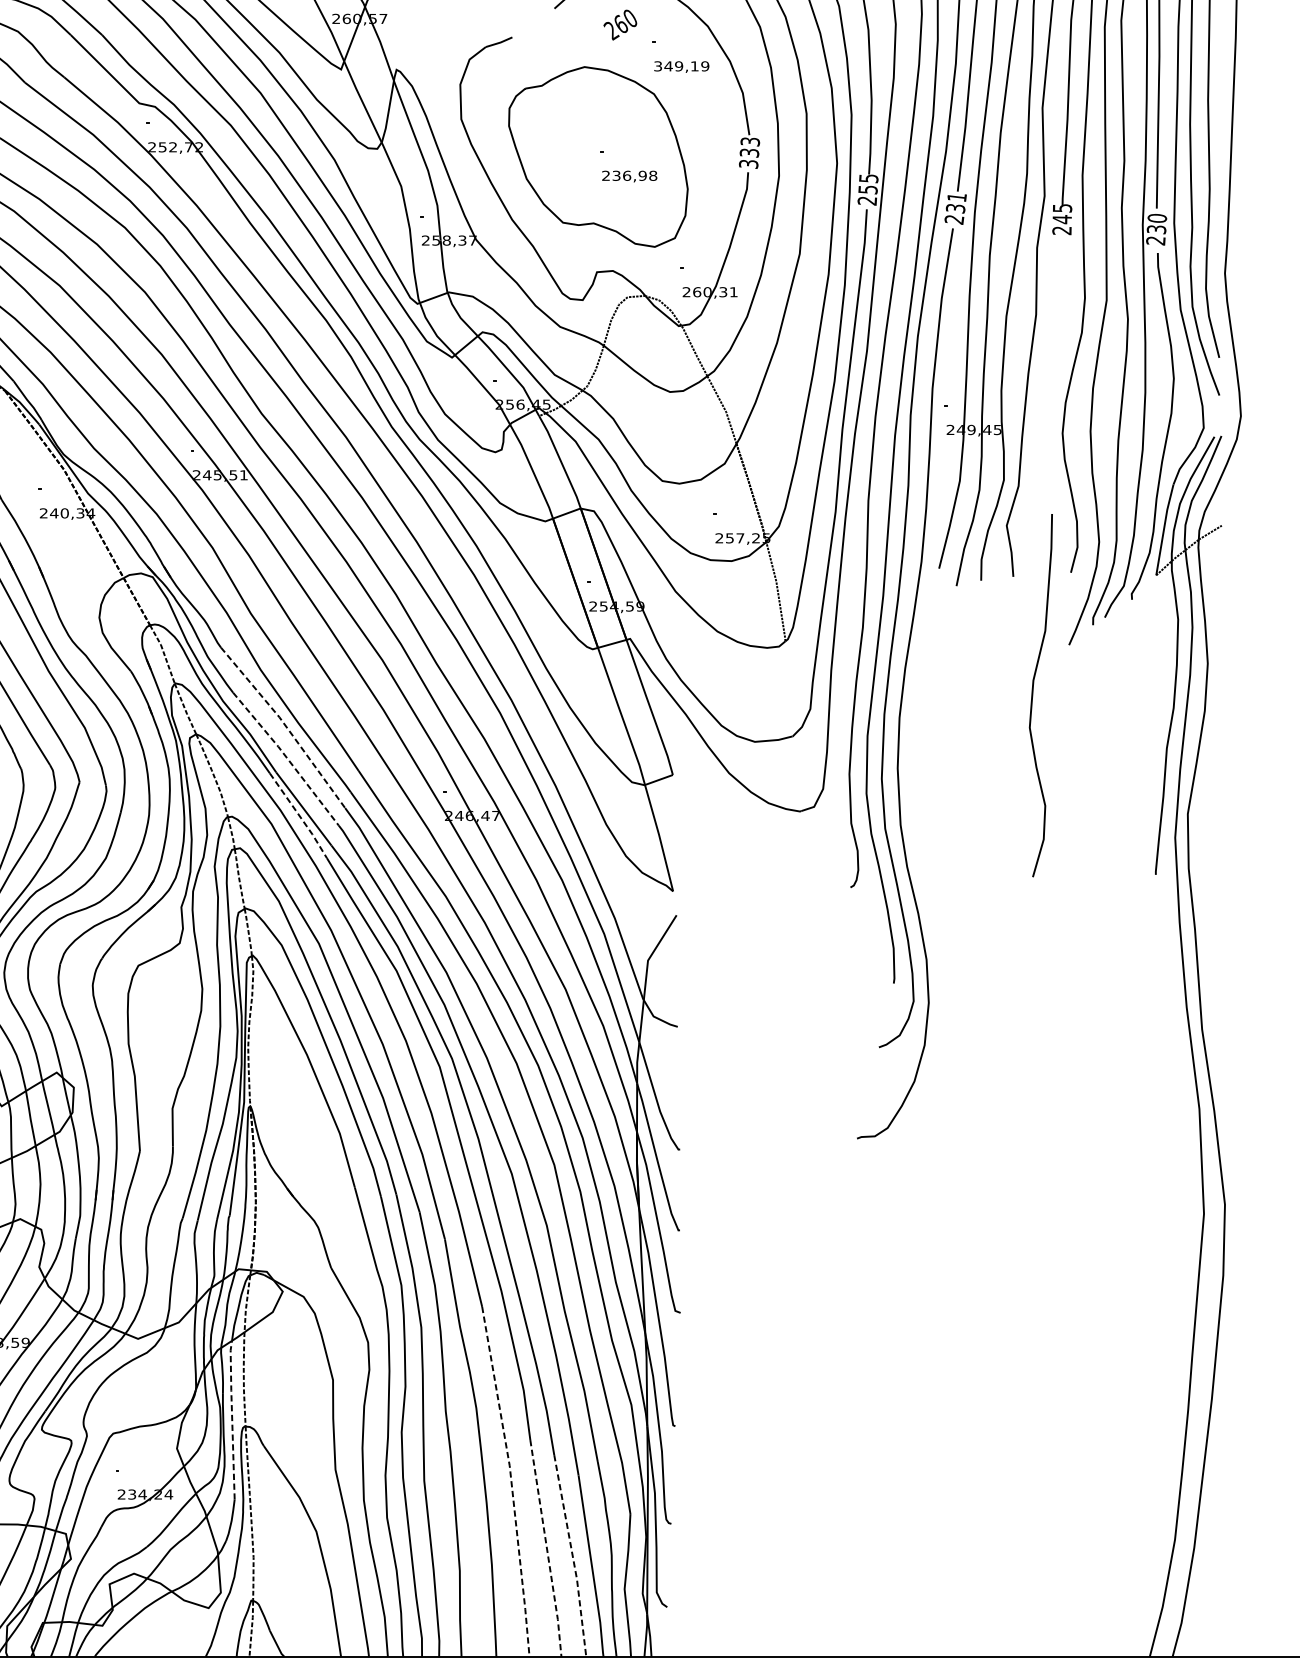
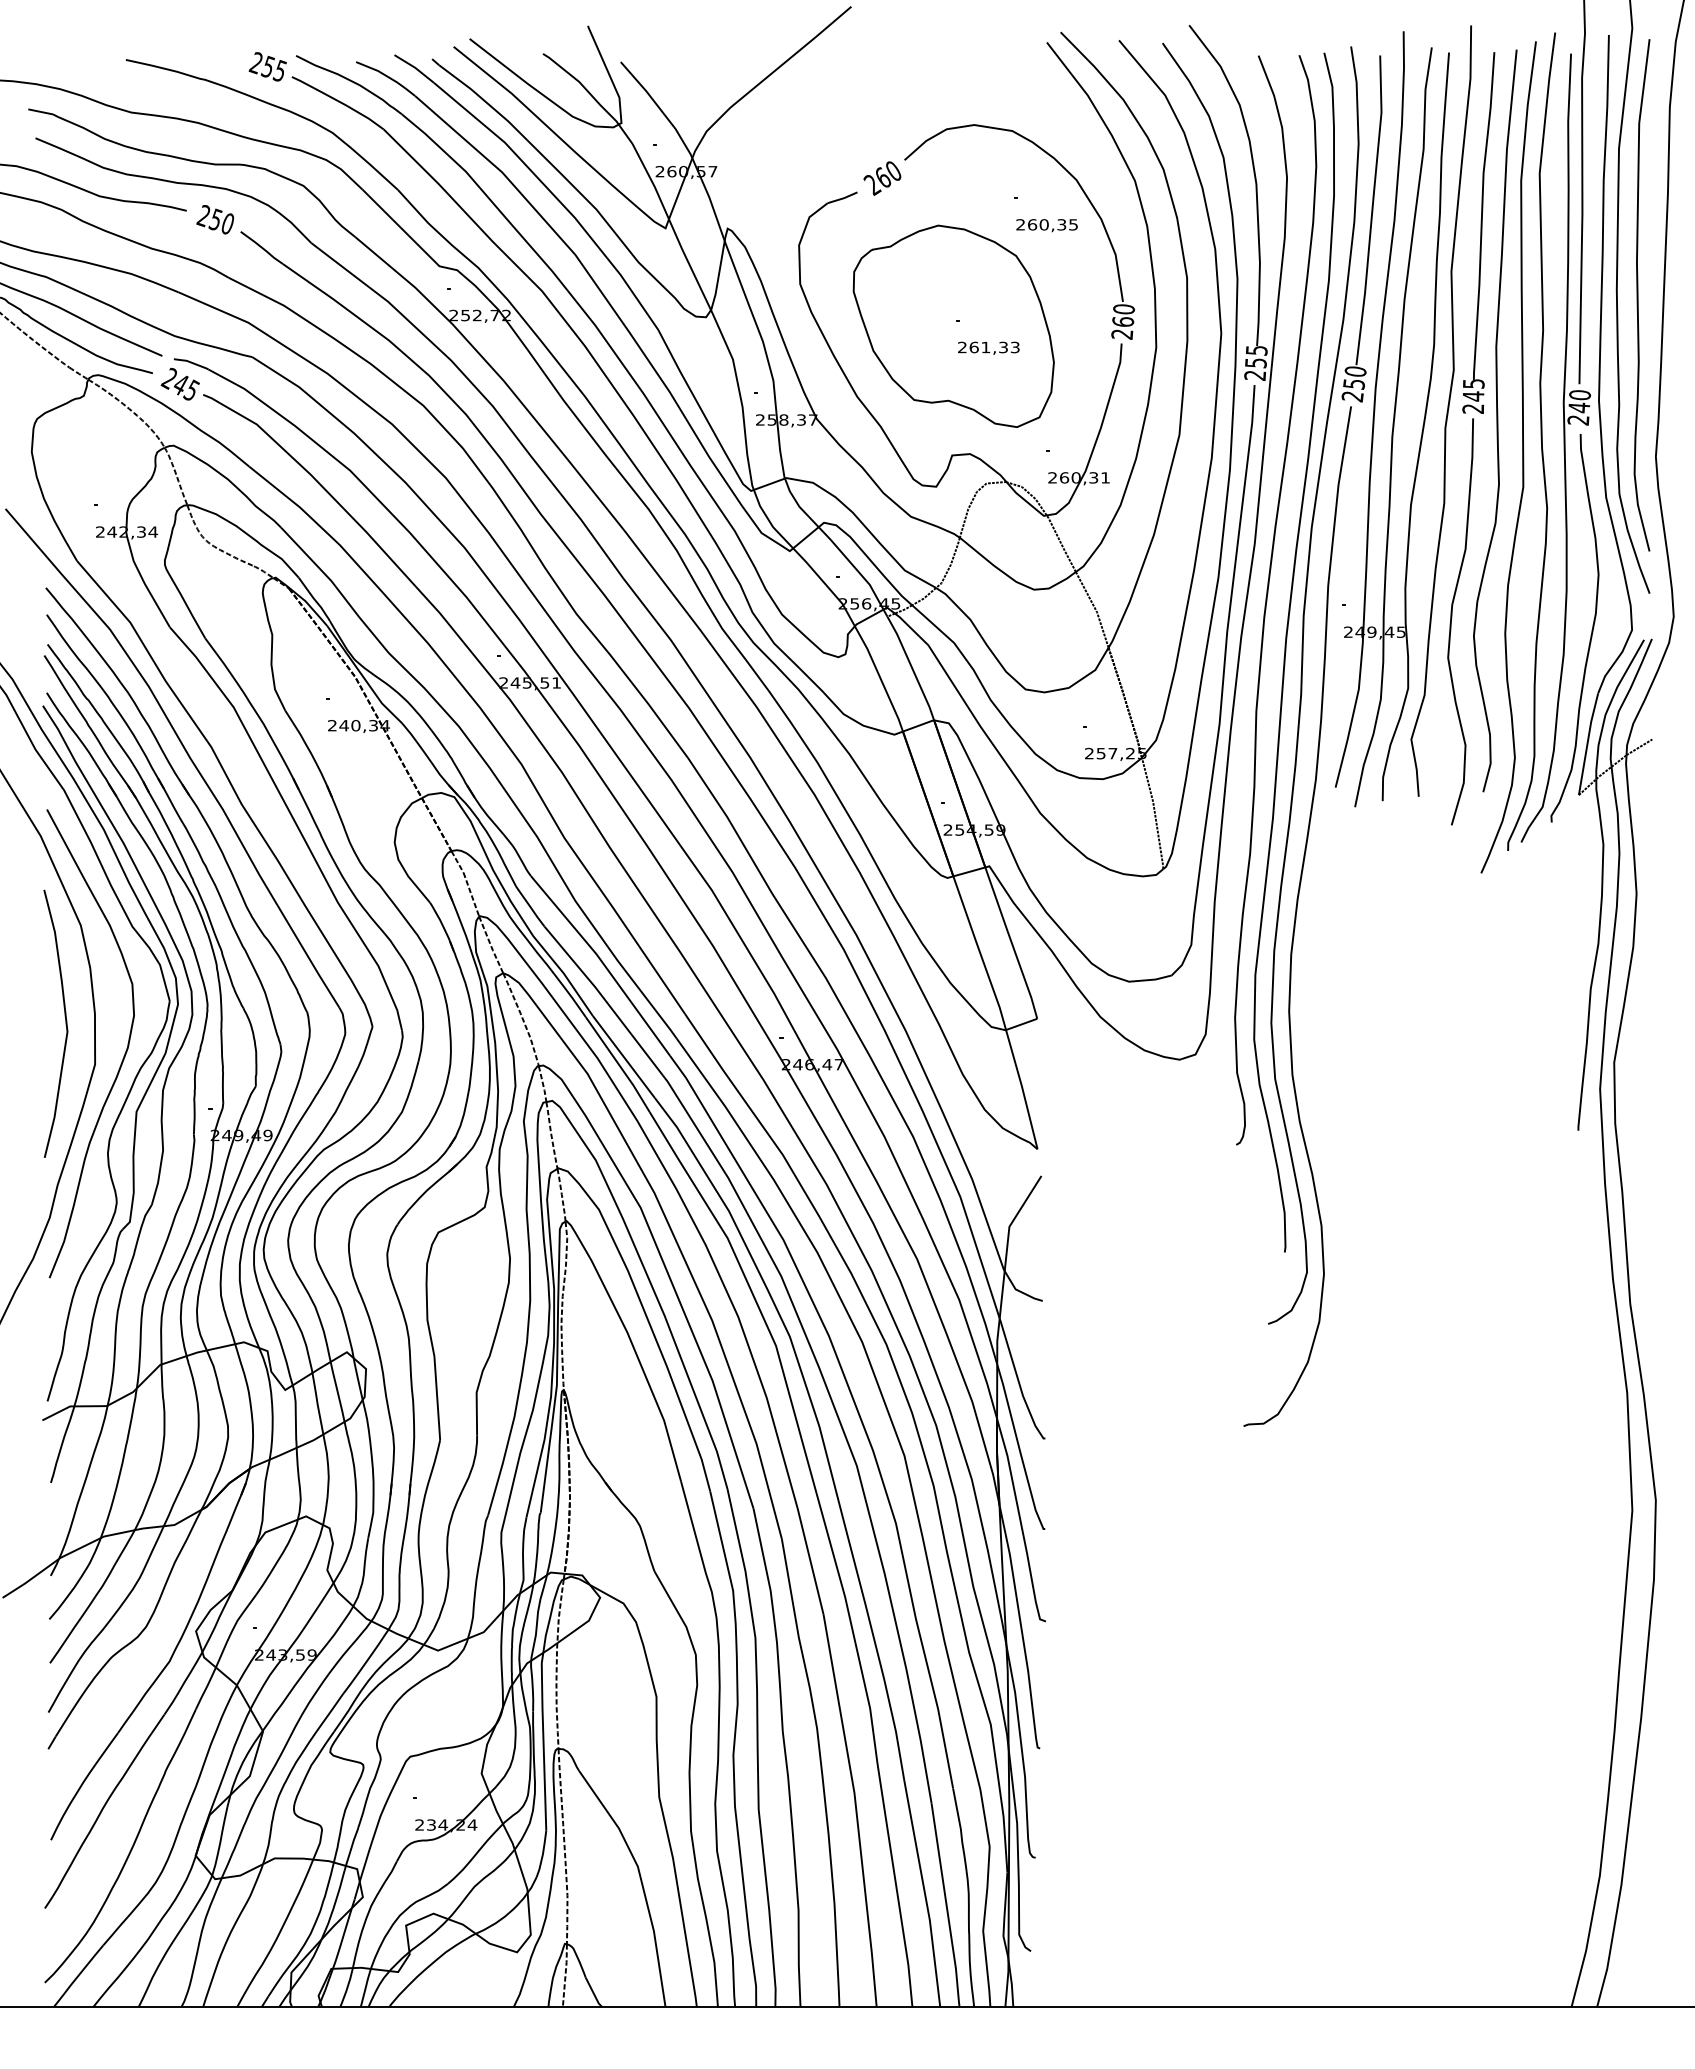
text: (620, 25) -> (882, 178), moved
text: (682, 66) -> (1047, 224), 349,19 -> 260,35
text: (748, 152) -> (1122, 321), 333 -> 260
text: (634, 175) -> (994, 347), 236,98 -> 261,33
text: (956, 202) -> (1354, 377), 231 -> 250
text: (1156, 229) -> (1579, 407), 230 -> 240
curve: (1033, 692) -> (1452, 618), moved
line: (285, 725) -> (603, 963), dashed -> solid
line: (286, 757) -> (604, 999), dashed -> solid
line: (300, 816) -> (619, 1065), dashed -> solid
line: (232, 1419) -> (543, 1740), dashed -> solid
line: (511, 1481) -> (856, 1810), dashed -> solid
line: (547, 1549) -> (896, 1886), dashed -> solid
line: (573, 1556) -> (925, 1894), dashed -> solid

